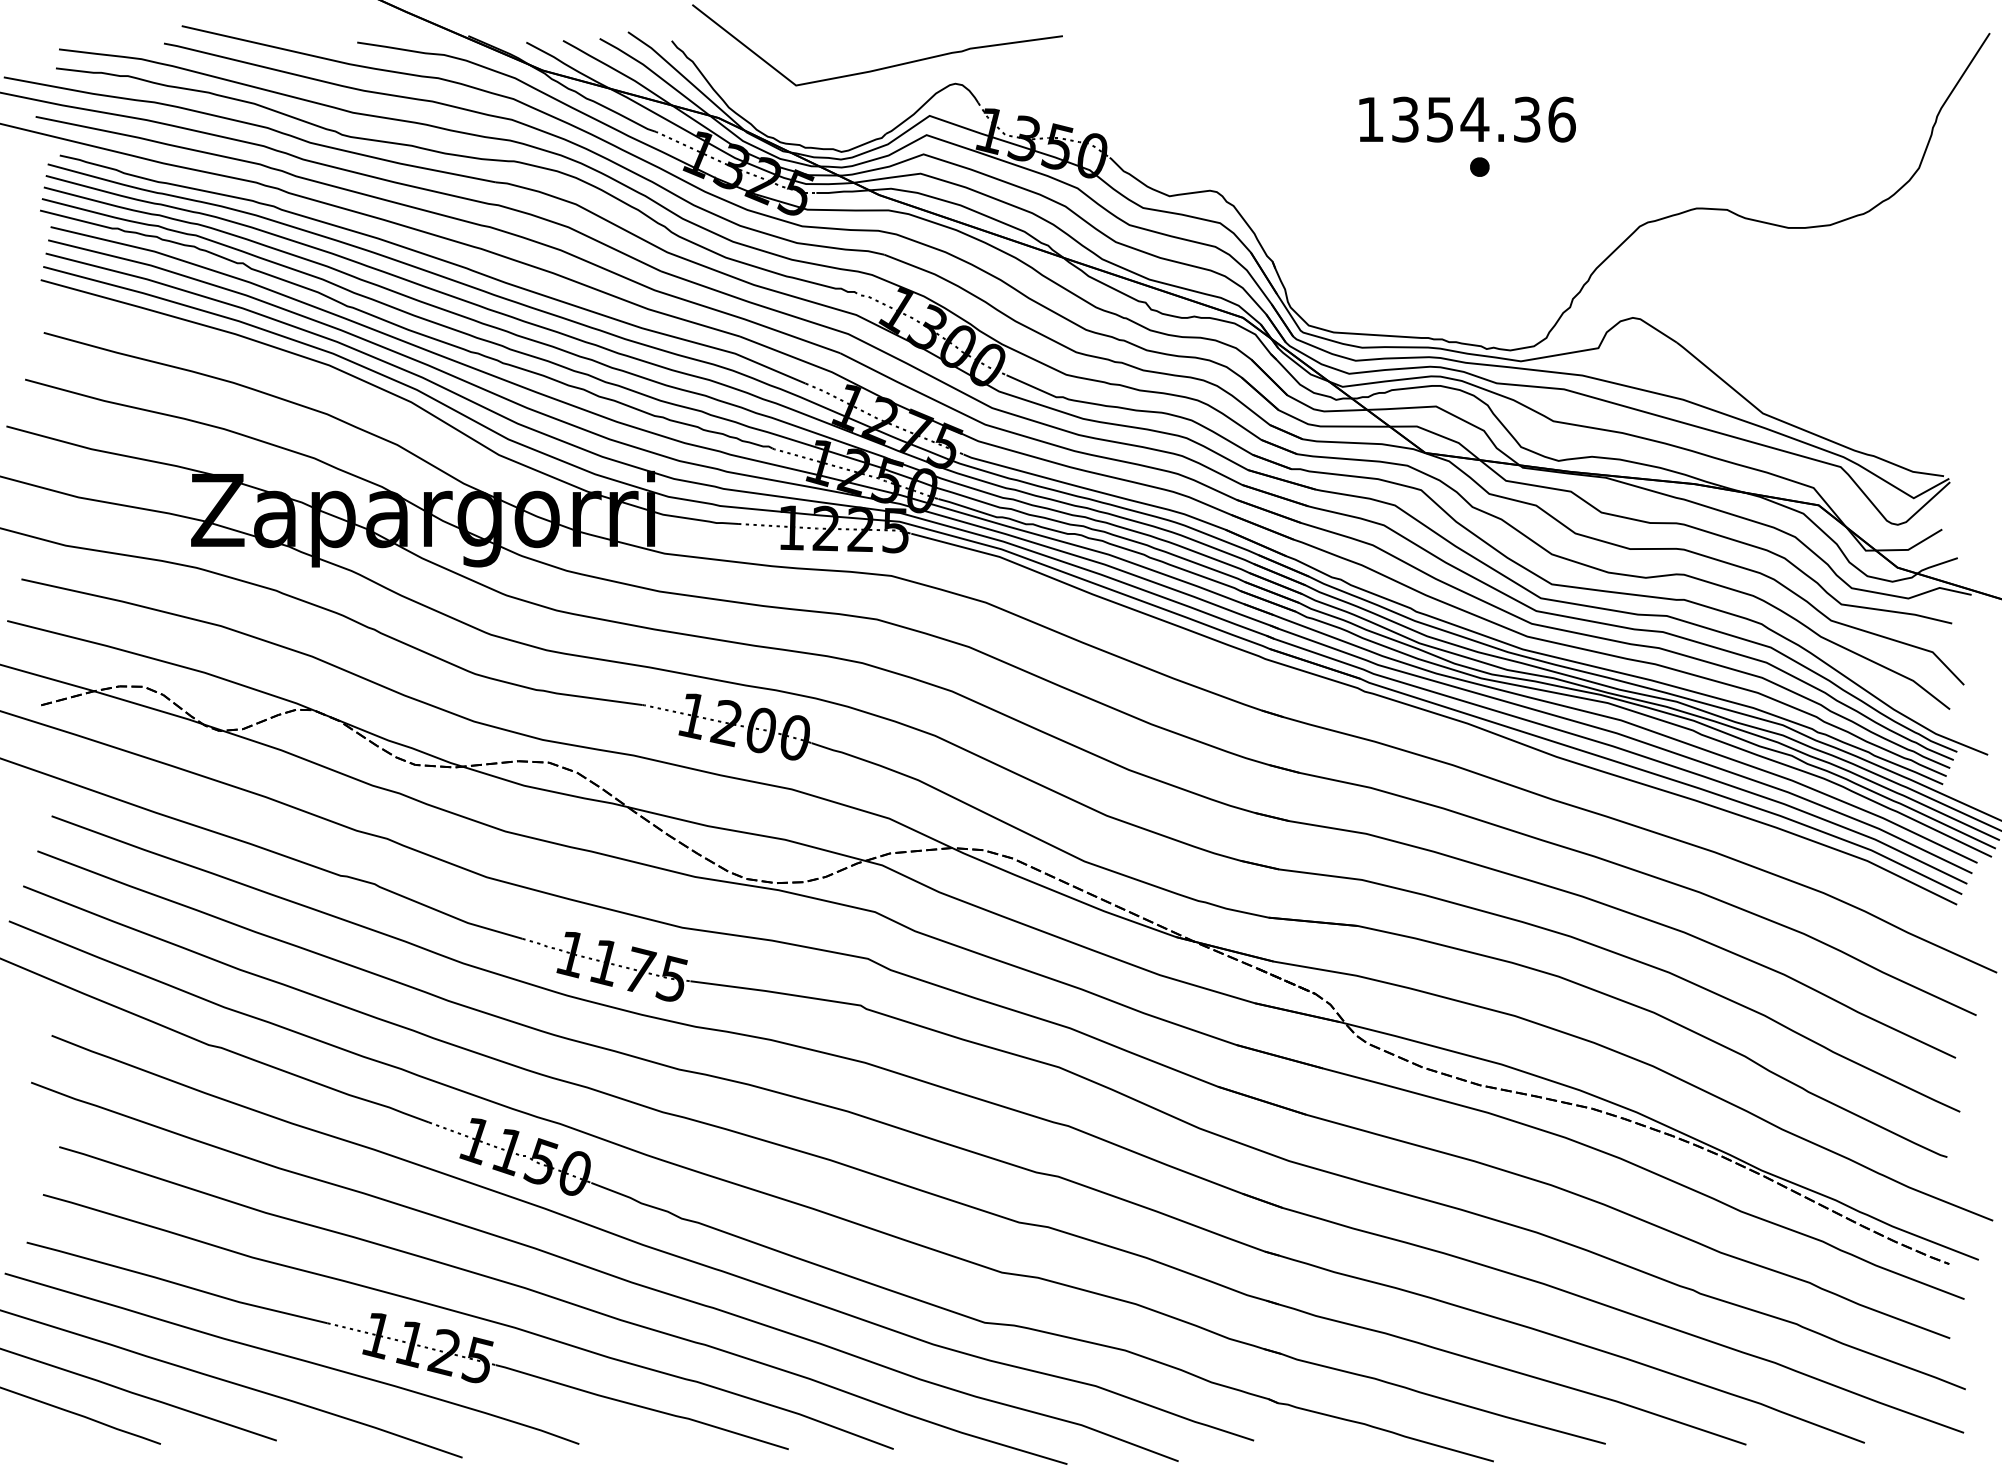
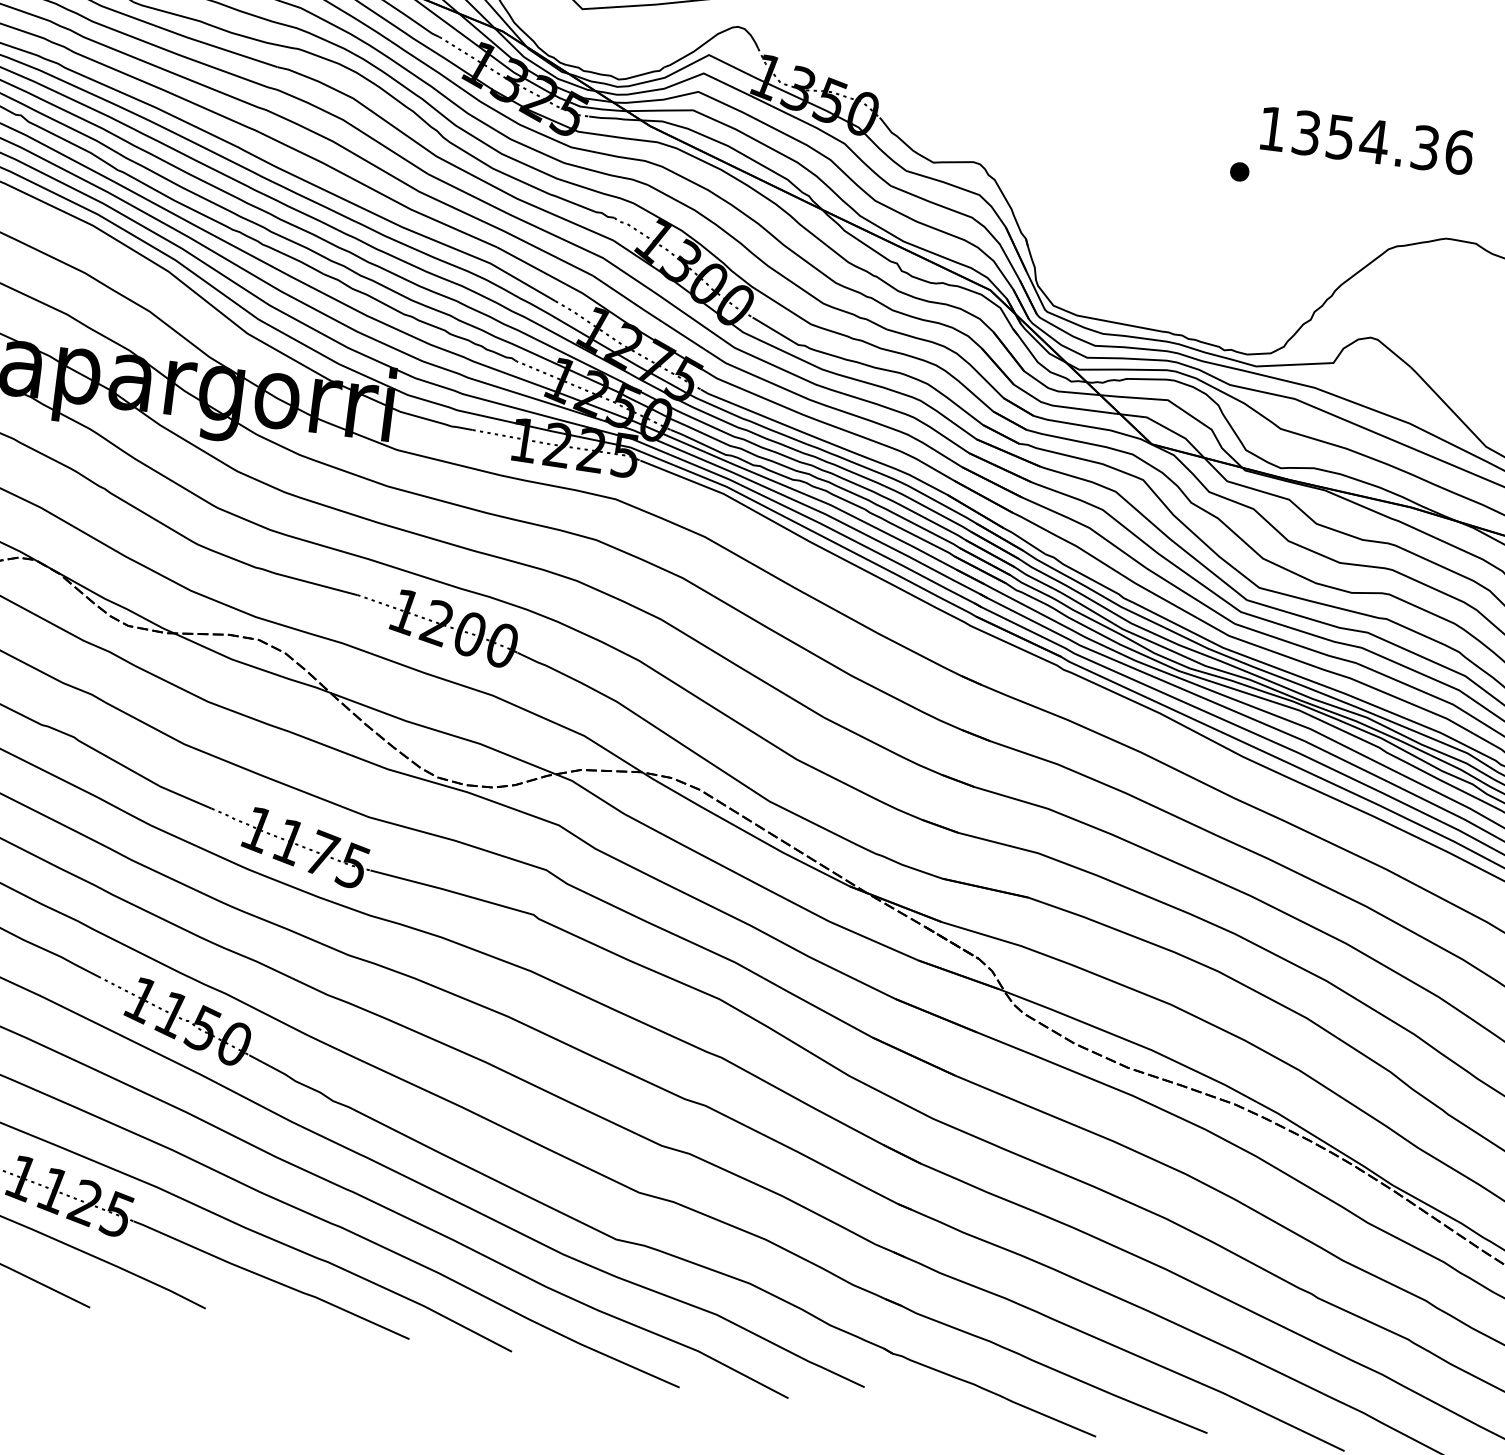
text: (1467, 119) -> (1367, 140), moved

